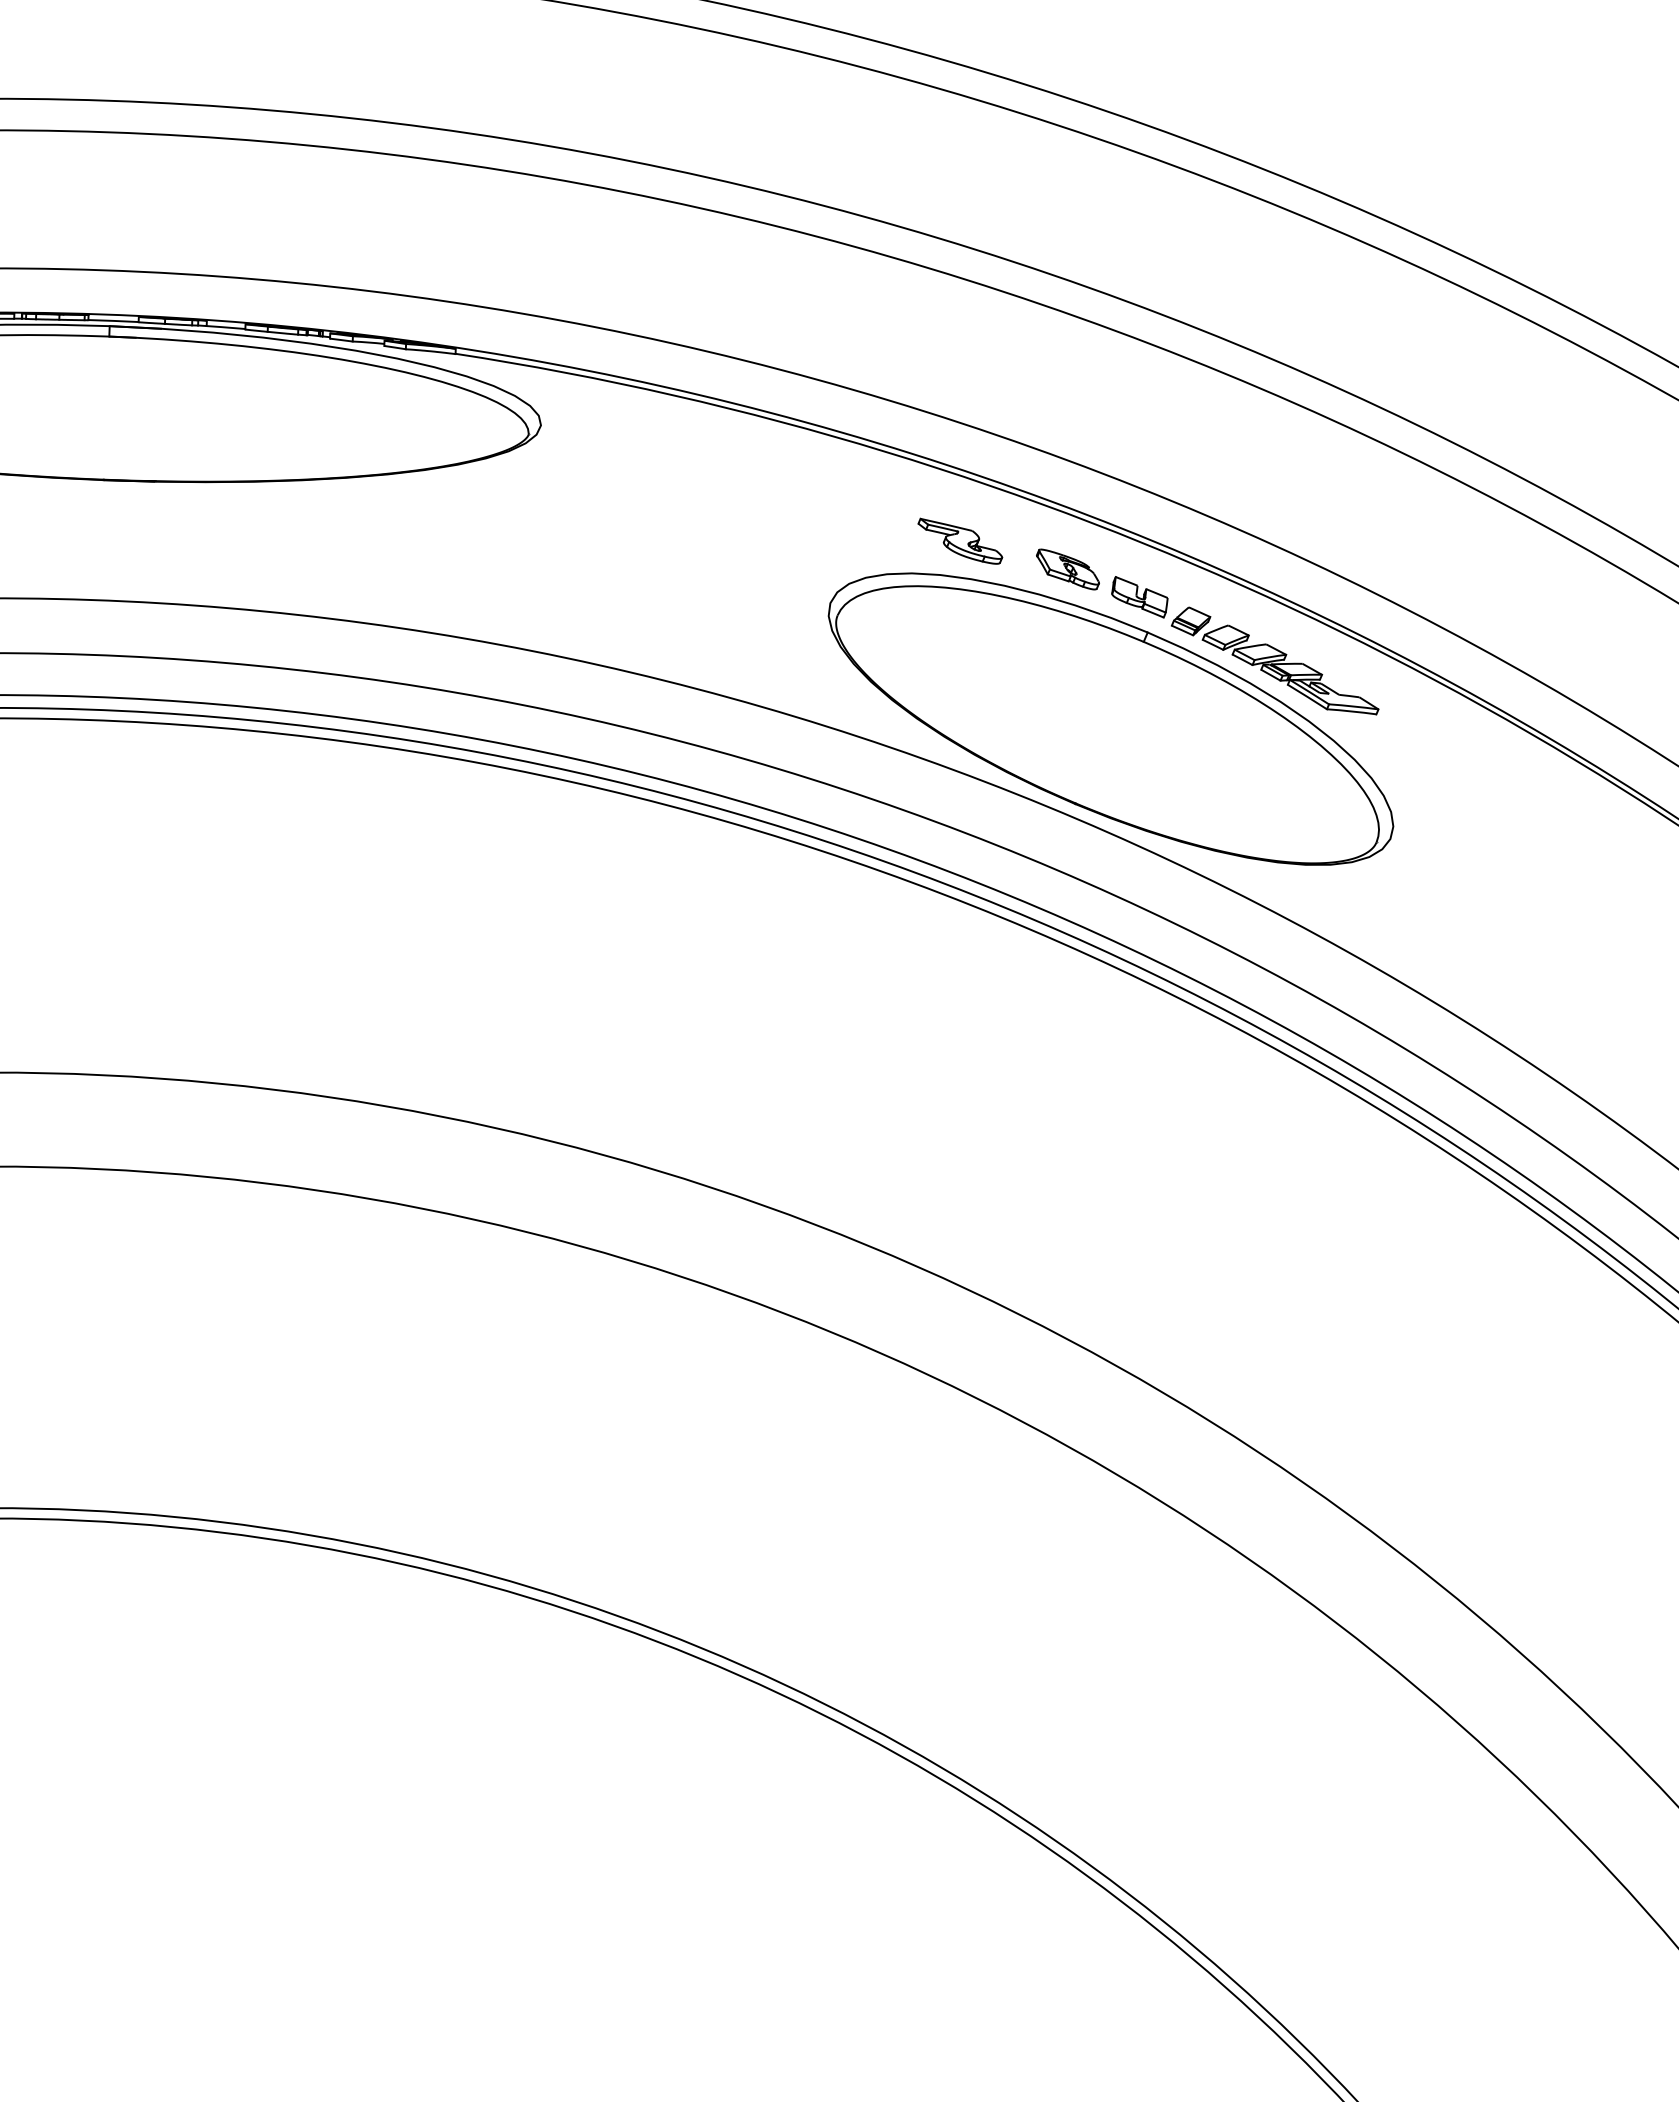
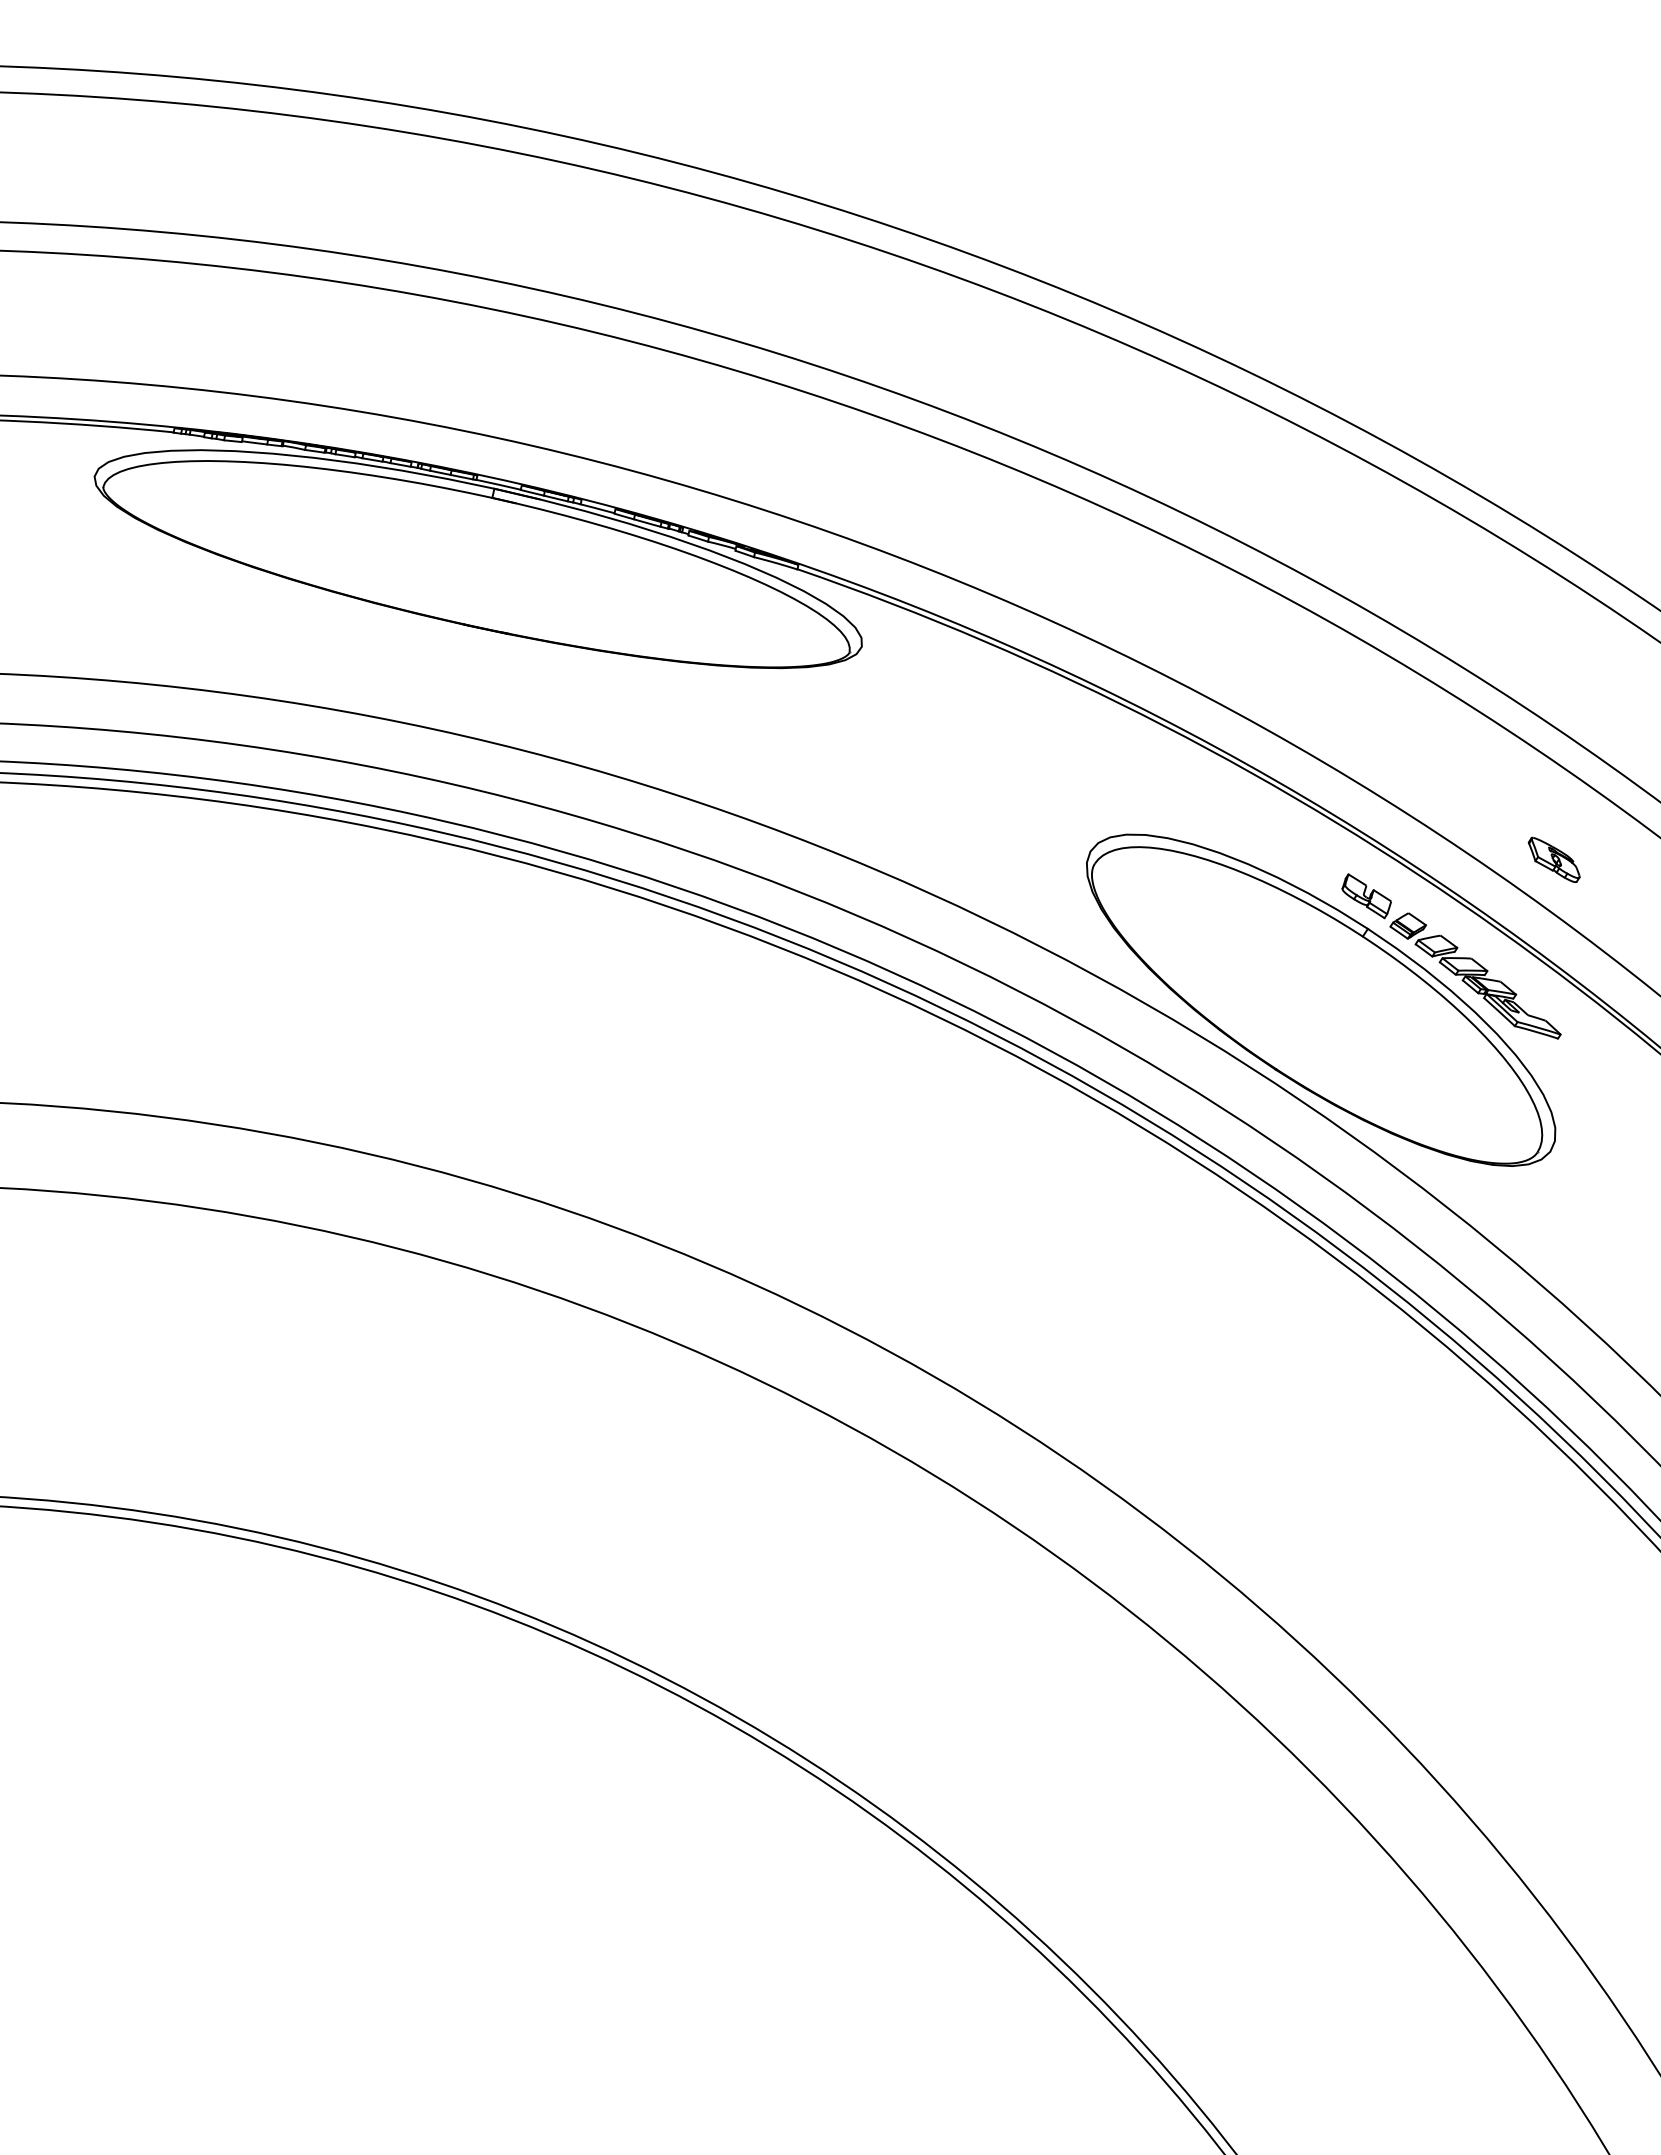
part: (959, 541) -> (1215, 817), removed
part: (1067, 569) -> (1553, 859), moved

